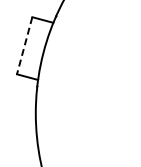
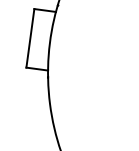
line: (24, 45) -> (30, 38), dashed -> solid

